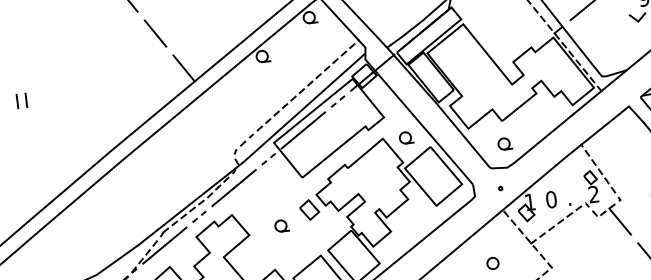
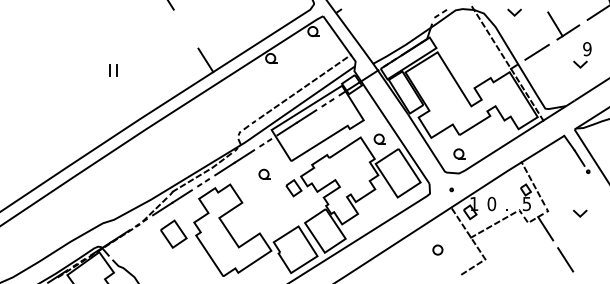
line: (154, 32) -> (185, 28), removed
part: (21, 100) -> (113, 70), moved
text: (593, 193) -> (526, 203), 2 -> 5
part: (281, 224) -> (264, 173), moved

